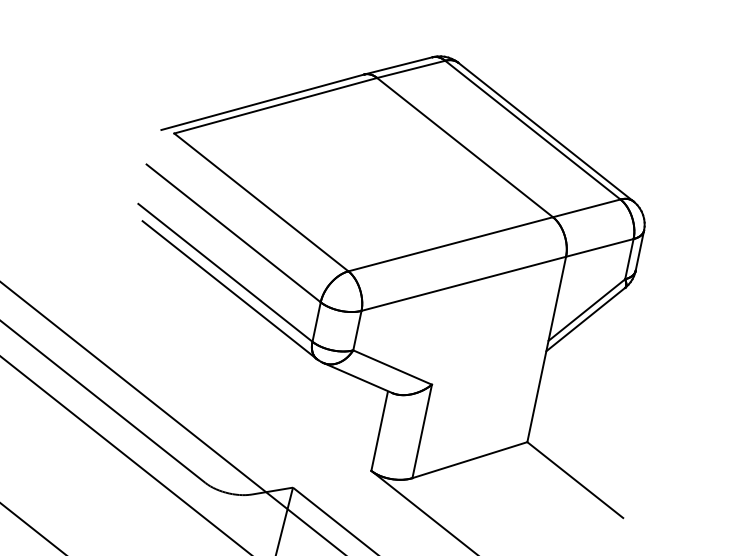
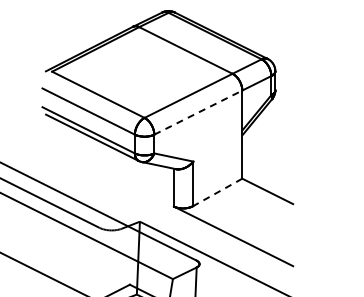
line: (464, 283) -> (198, 112), solid -> dashed
line: (469, 460) -> (217, 192), solid -> dashed

